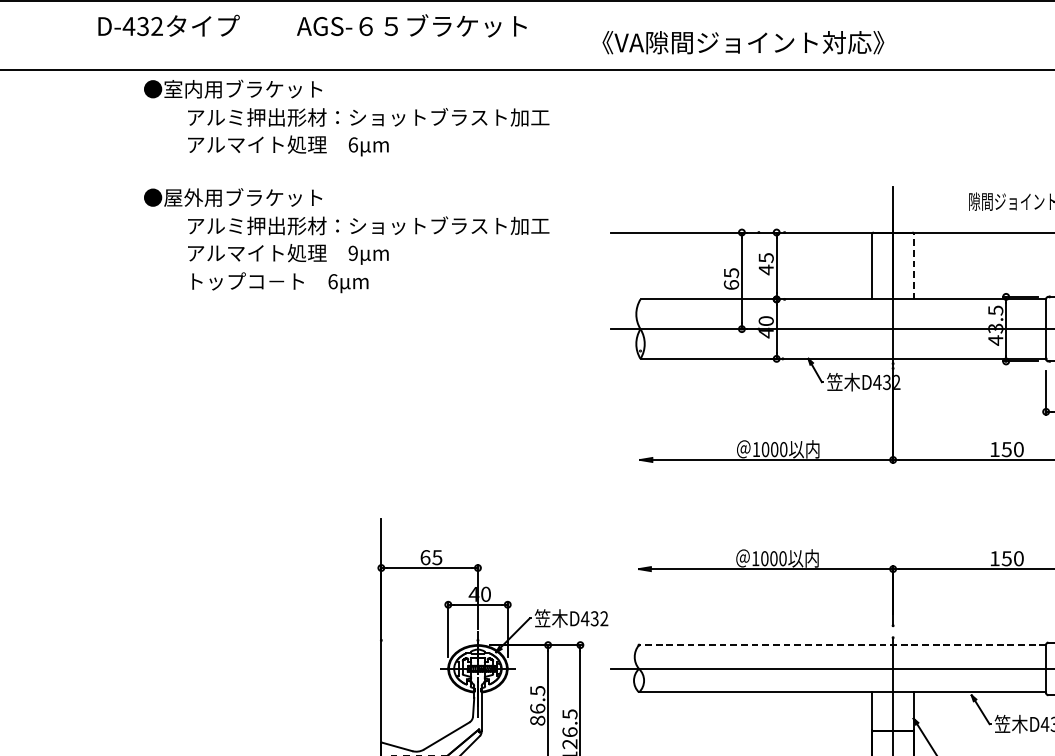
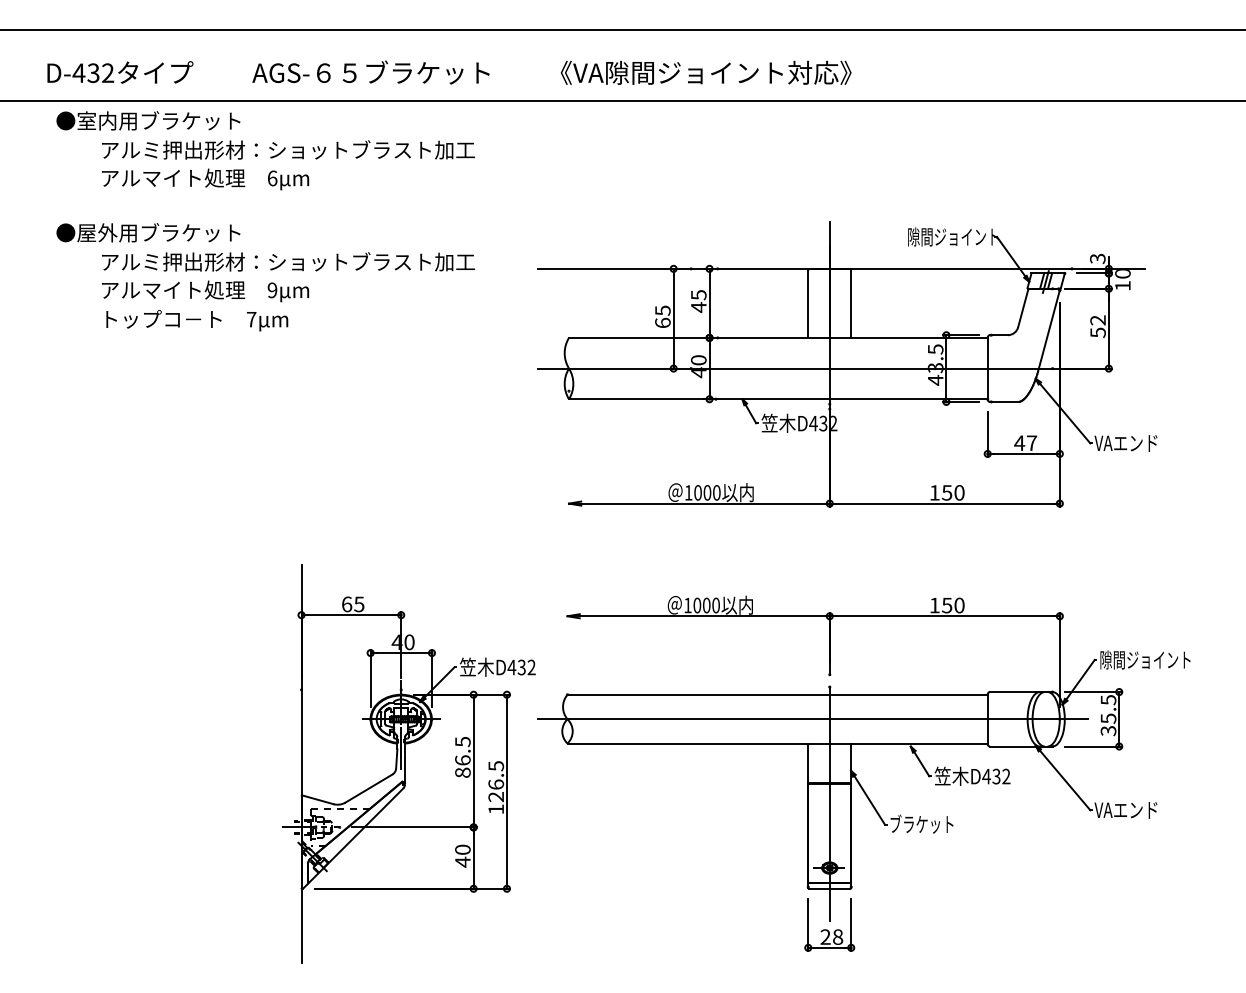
text: (312, 25) -> (268, 72), moved
text: (742, 42) -> (705, 72), moved
line: (914, 267) -> (851, 304), dashed -> solid
text: (332, 281) -> (251, 319), 6 -> 7
line: (842, 644) -> (777, 694), dashed -> solid

